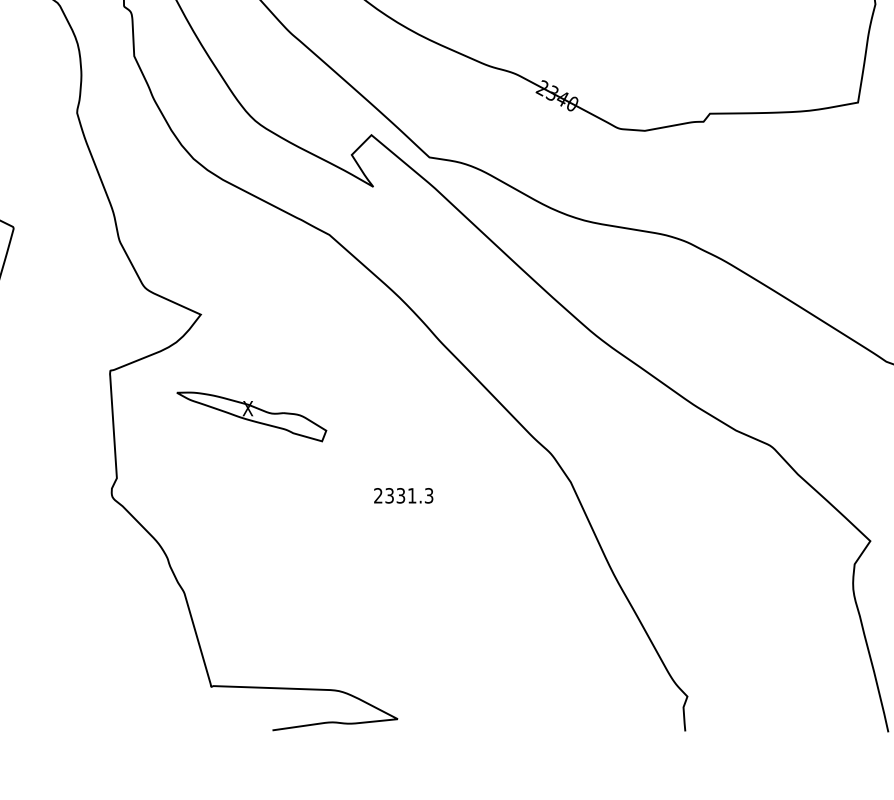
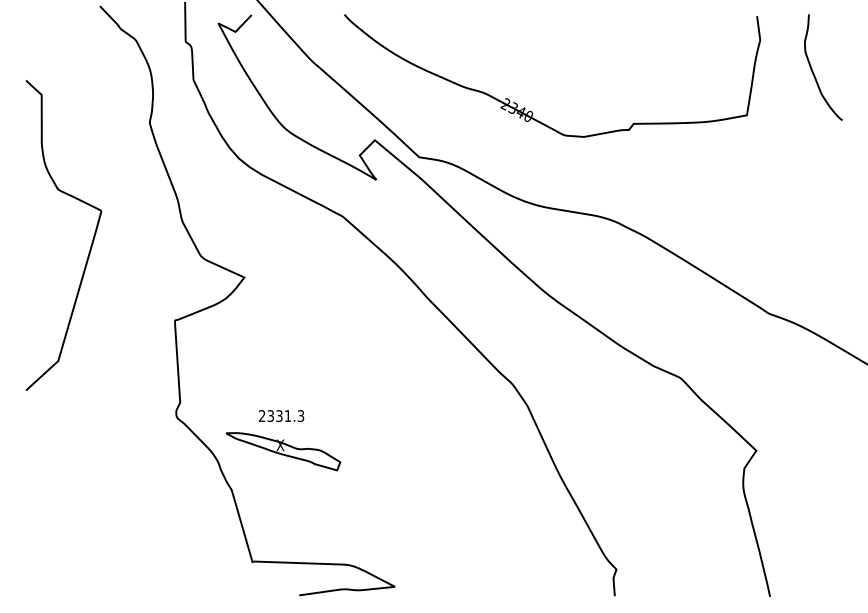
part: (251, 416) -> (283, 451), moved
text: (403, 495) -> (281, 415), moved

